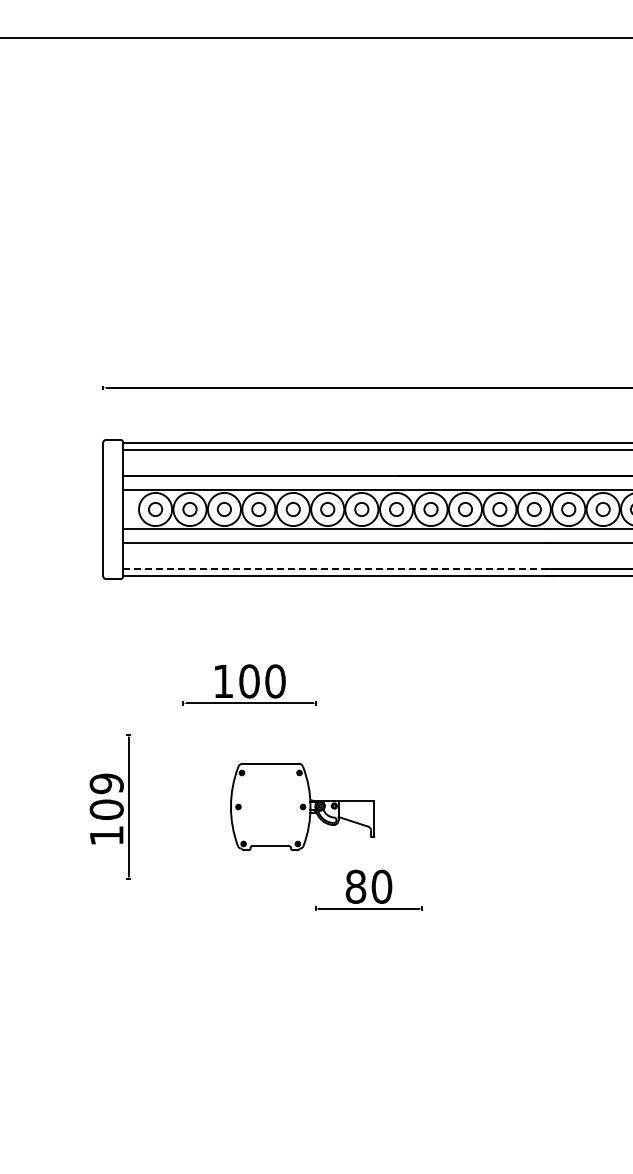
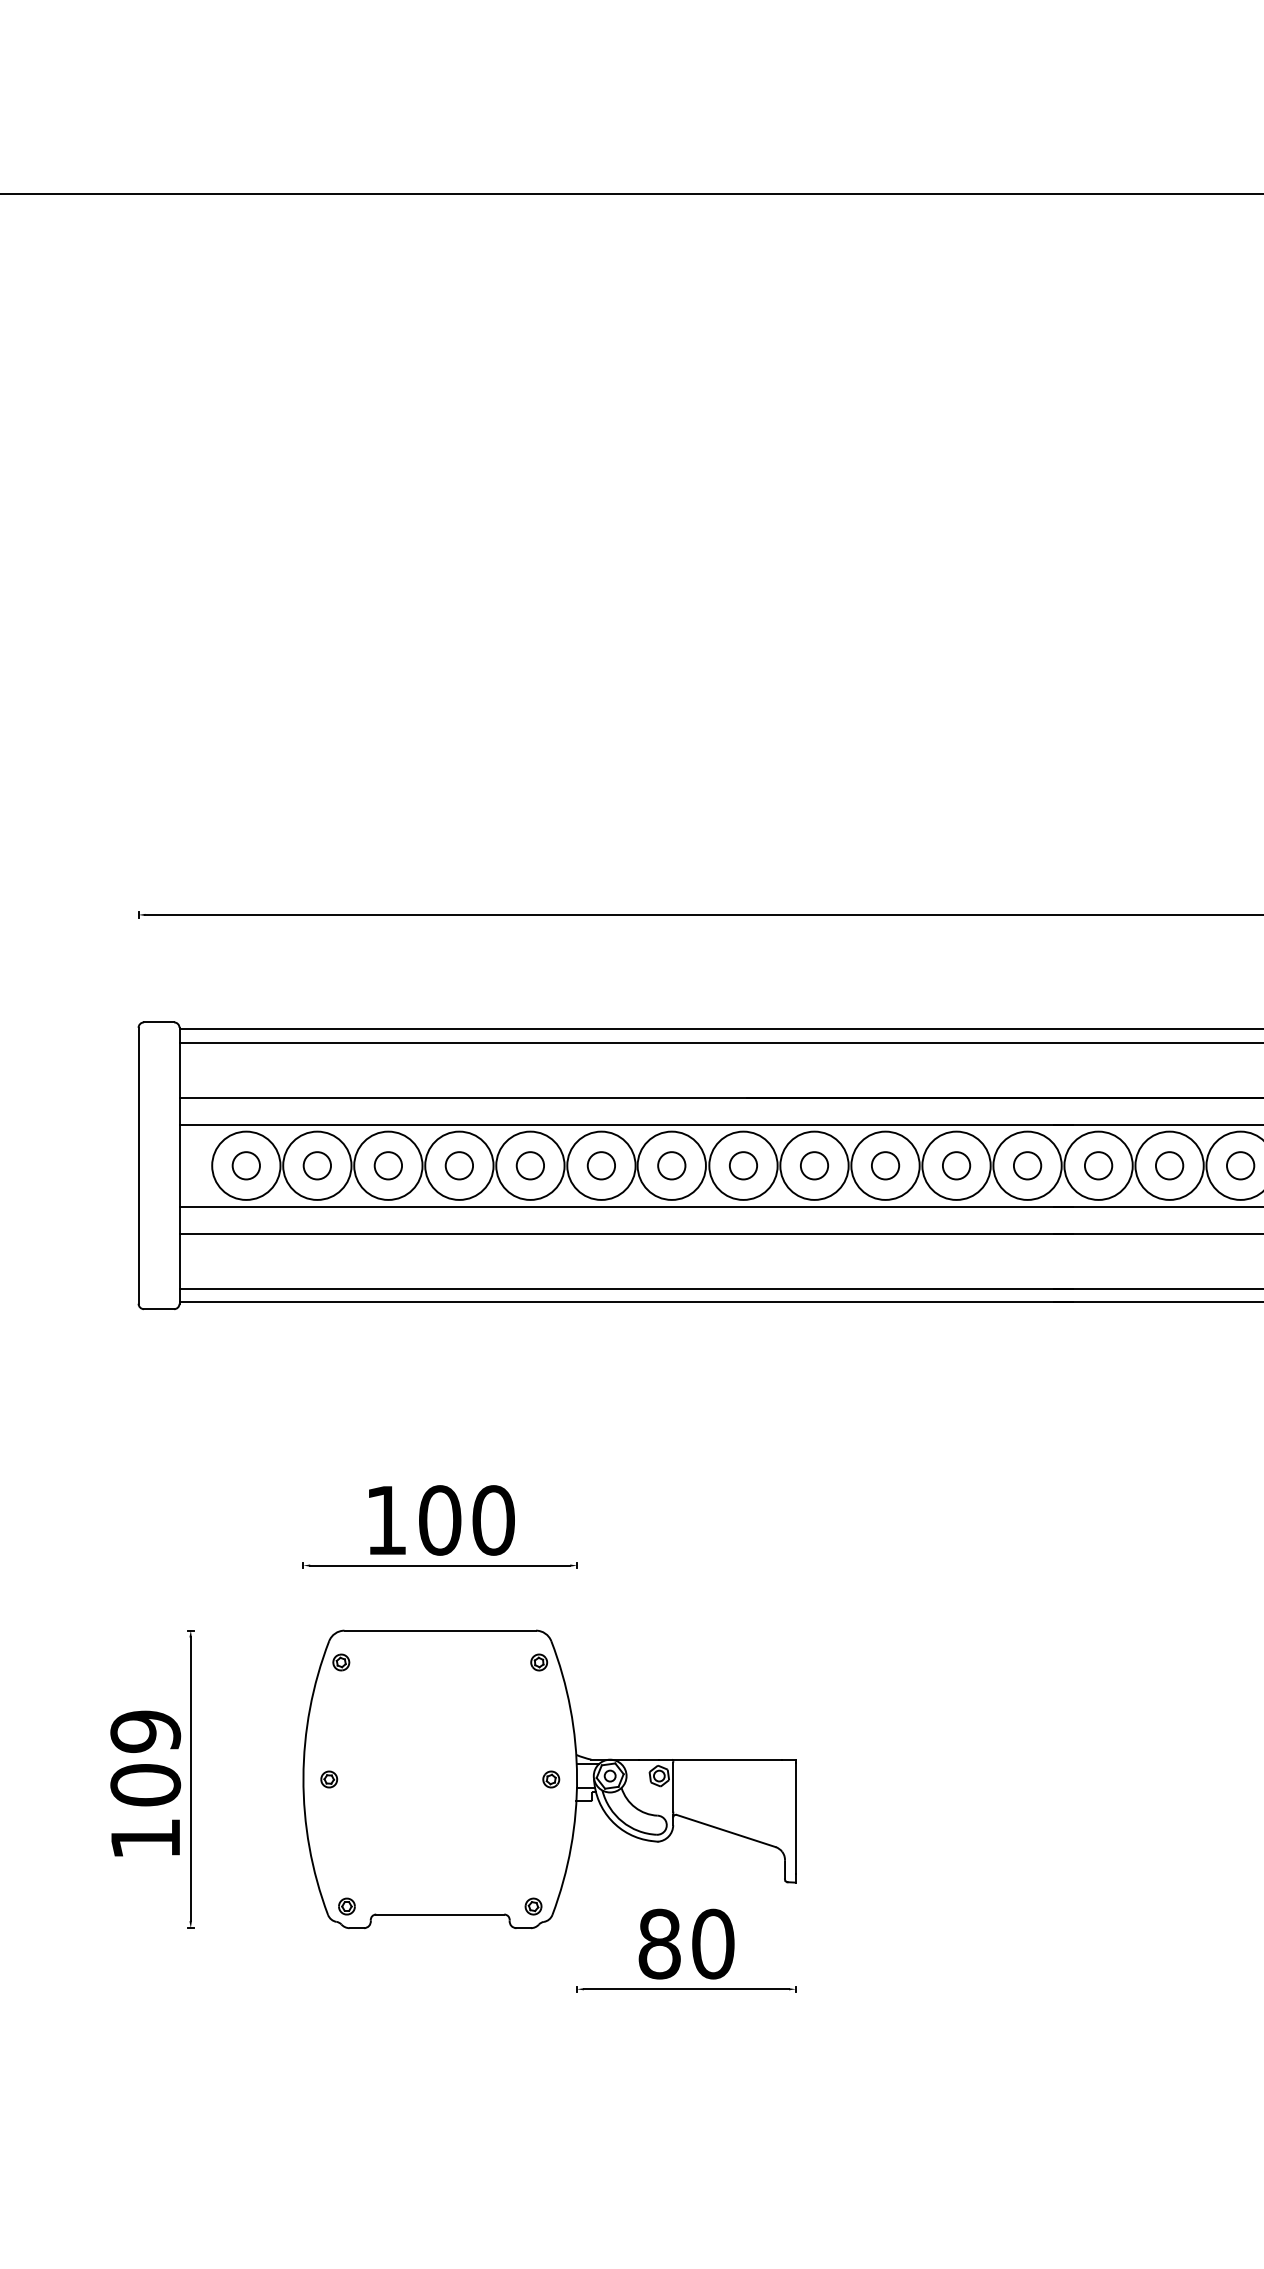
line: (340, 569) -> (627, 1289), dashed -> solid
part: (302, 806) -> (549, 1778), size x1.67

